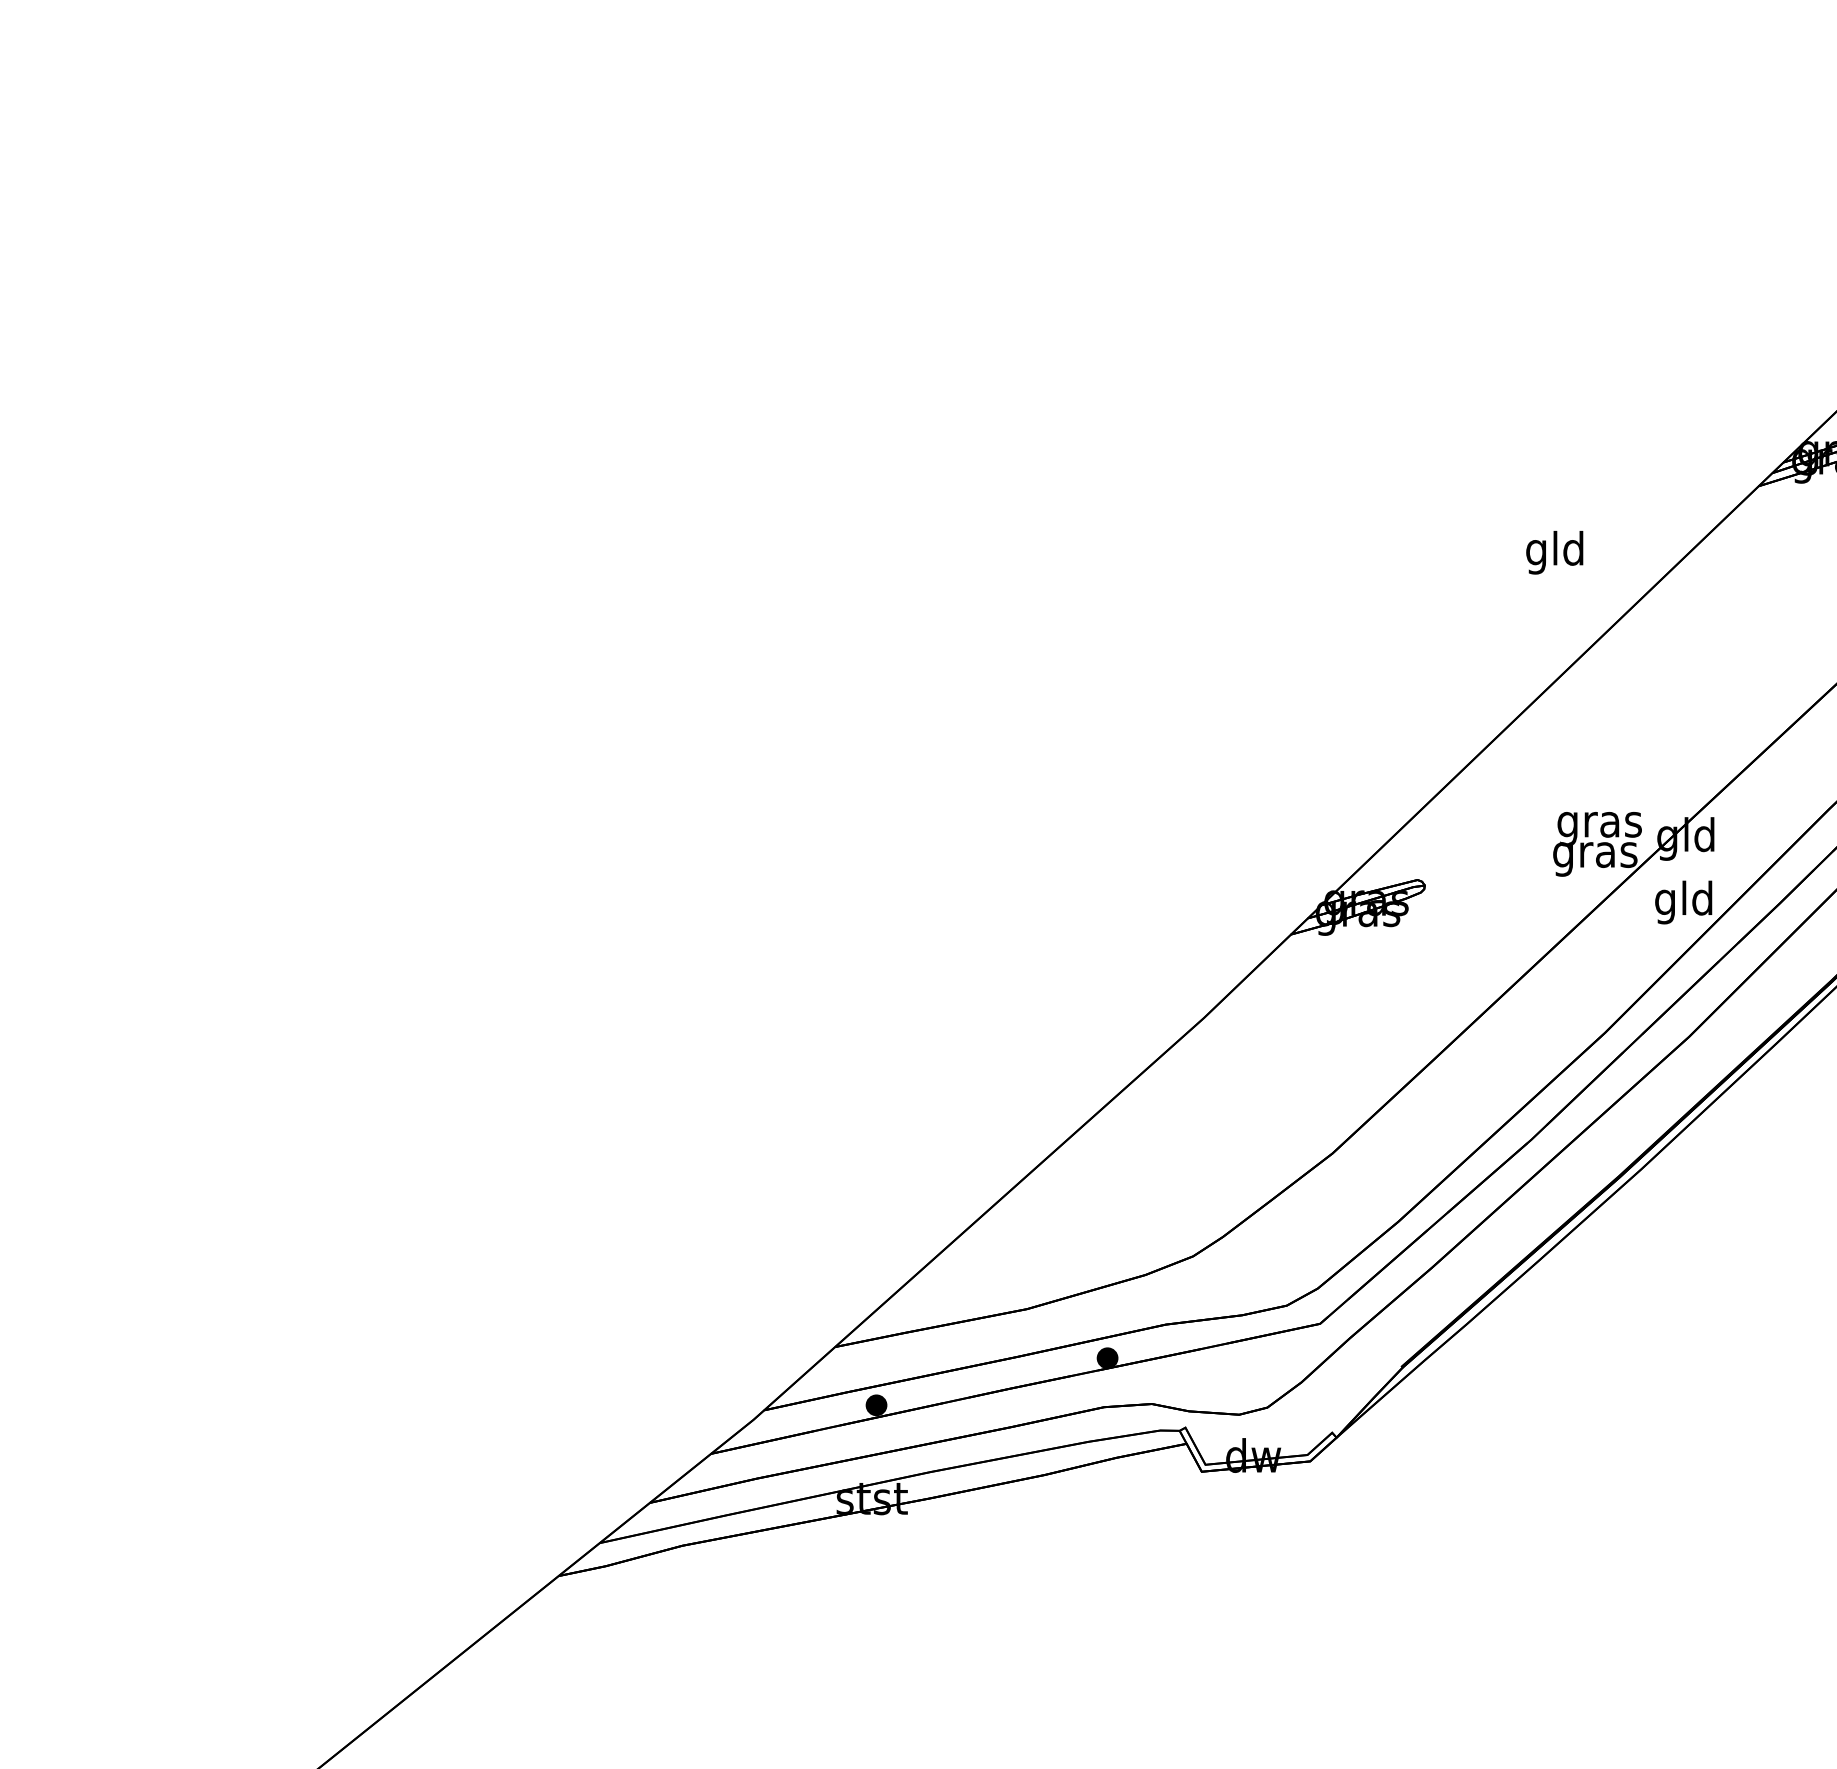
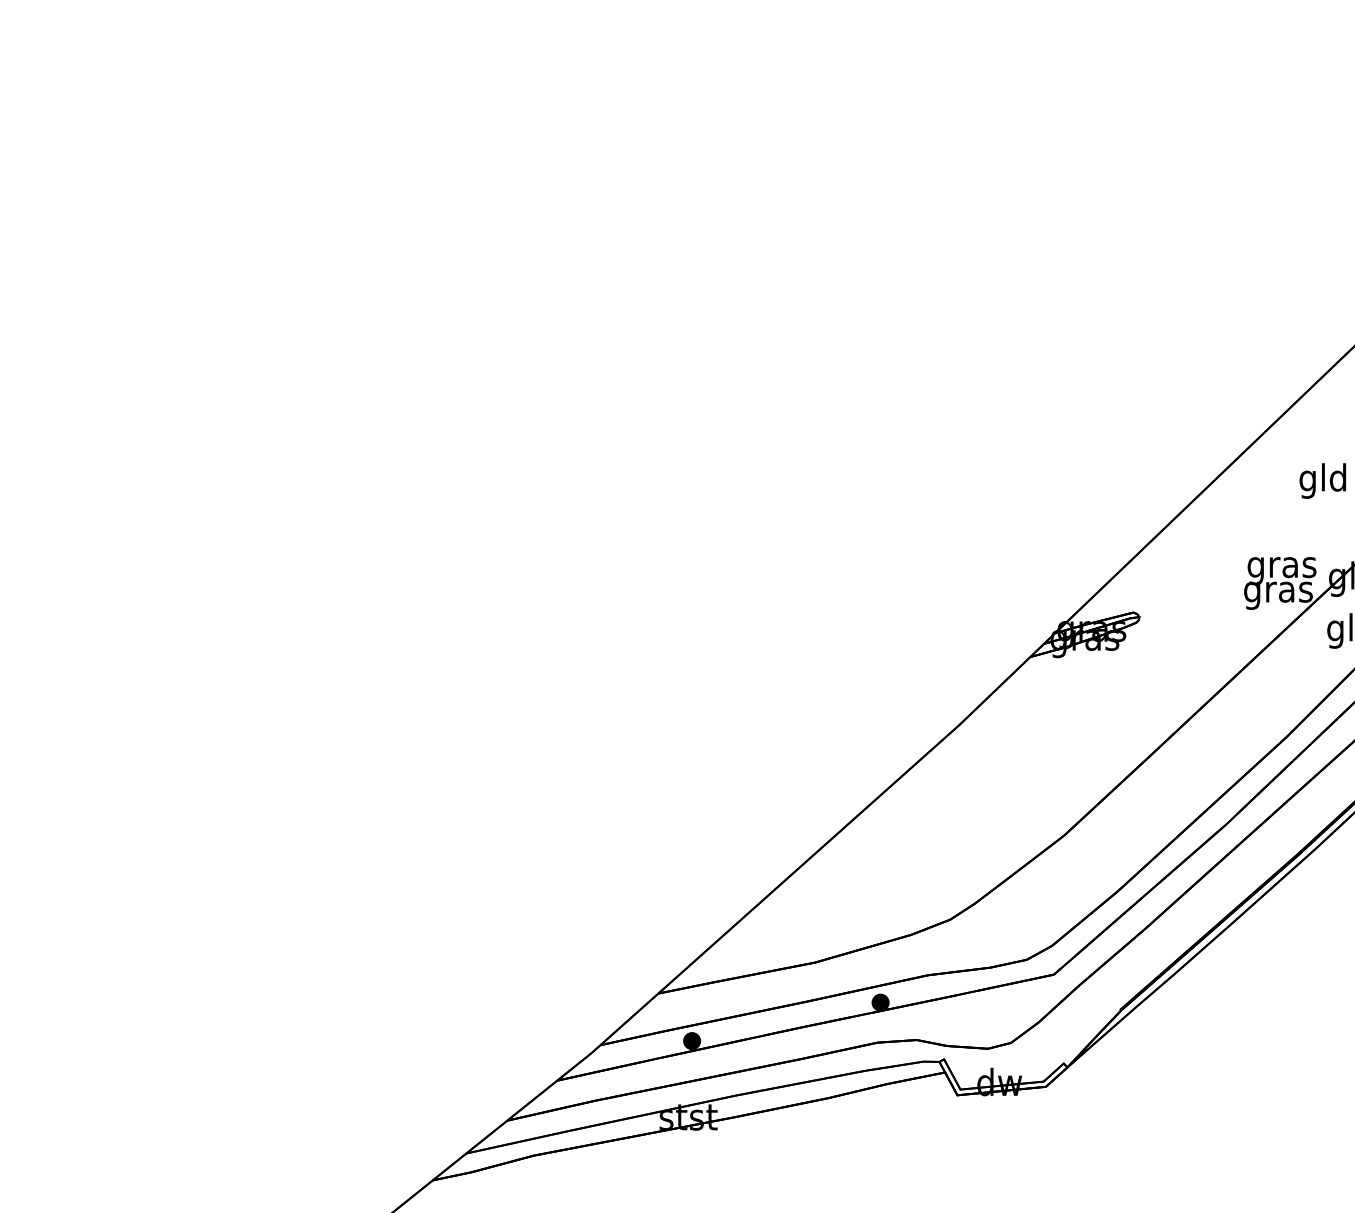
text: (1554, 552) -> (1322, 480), moved

